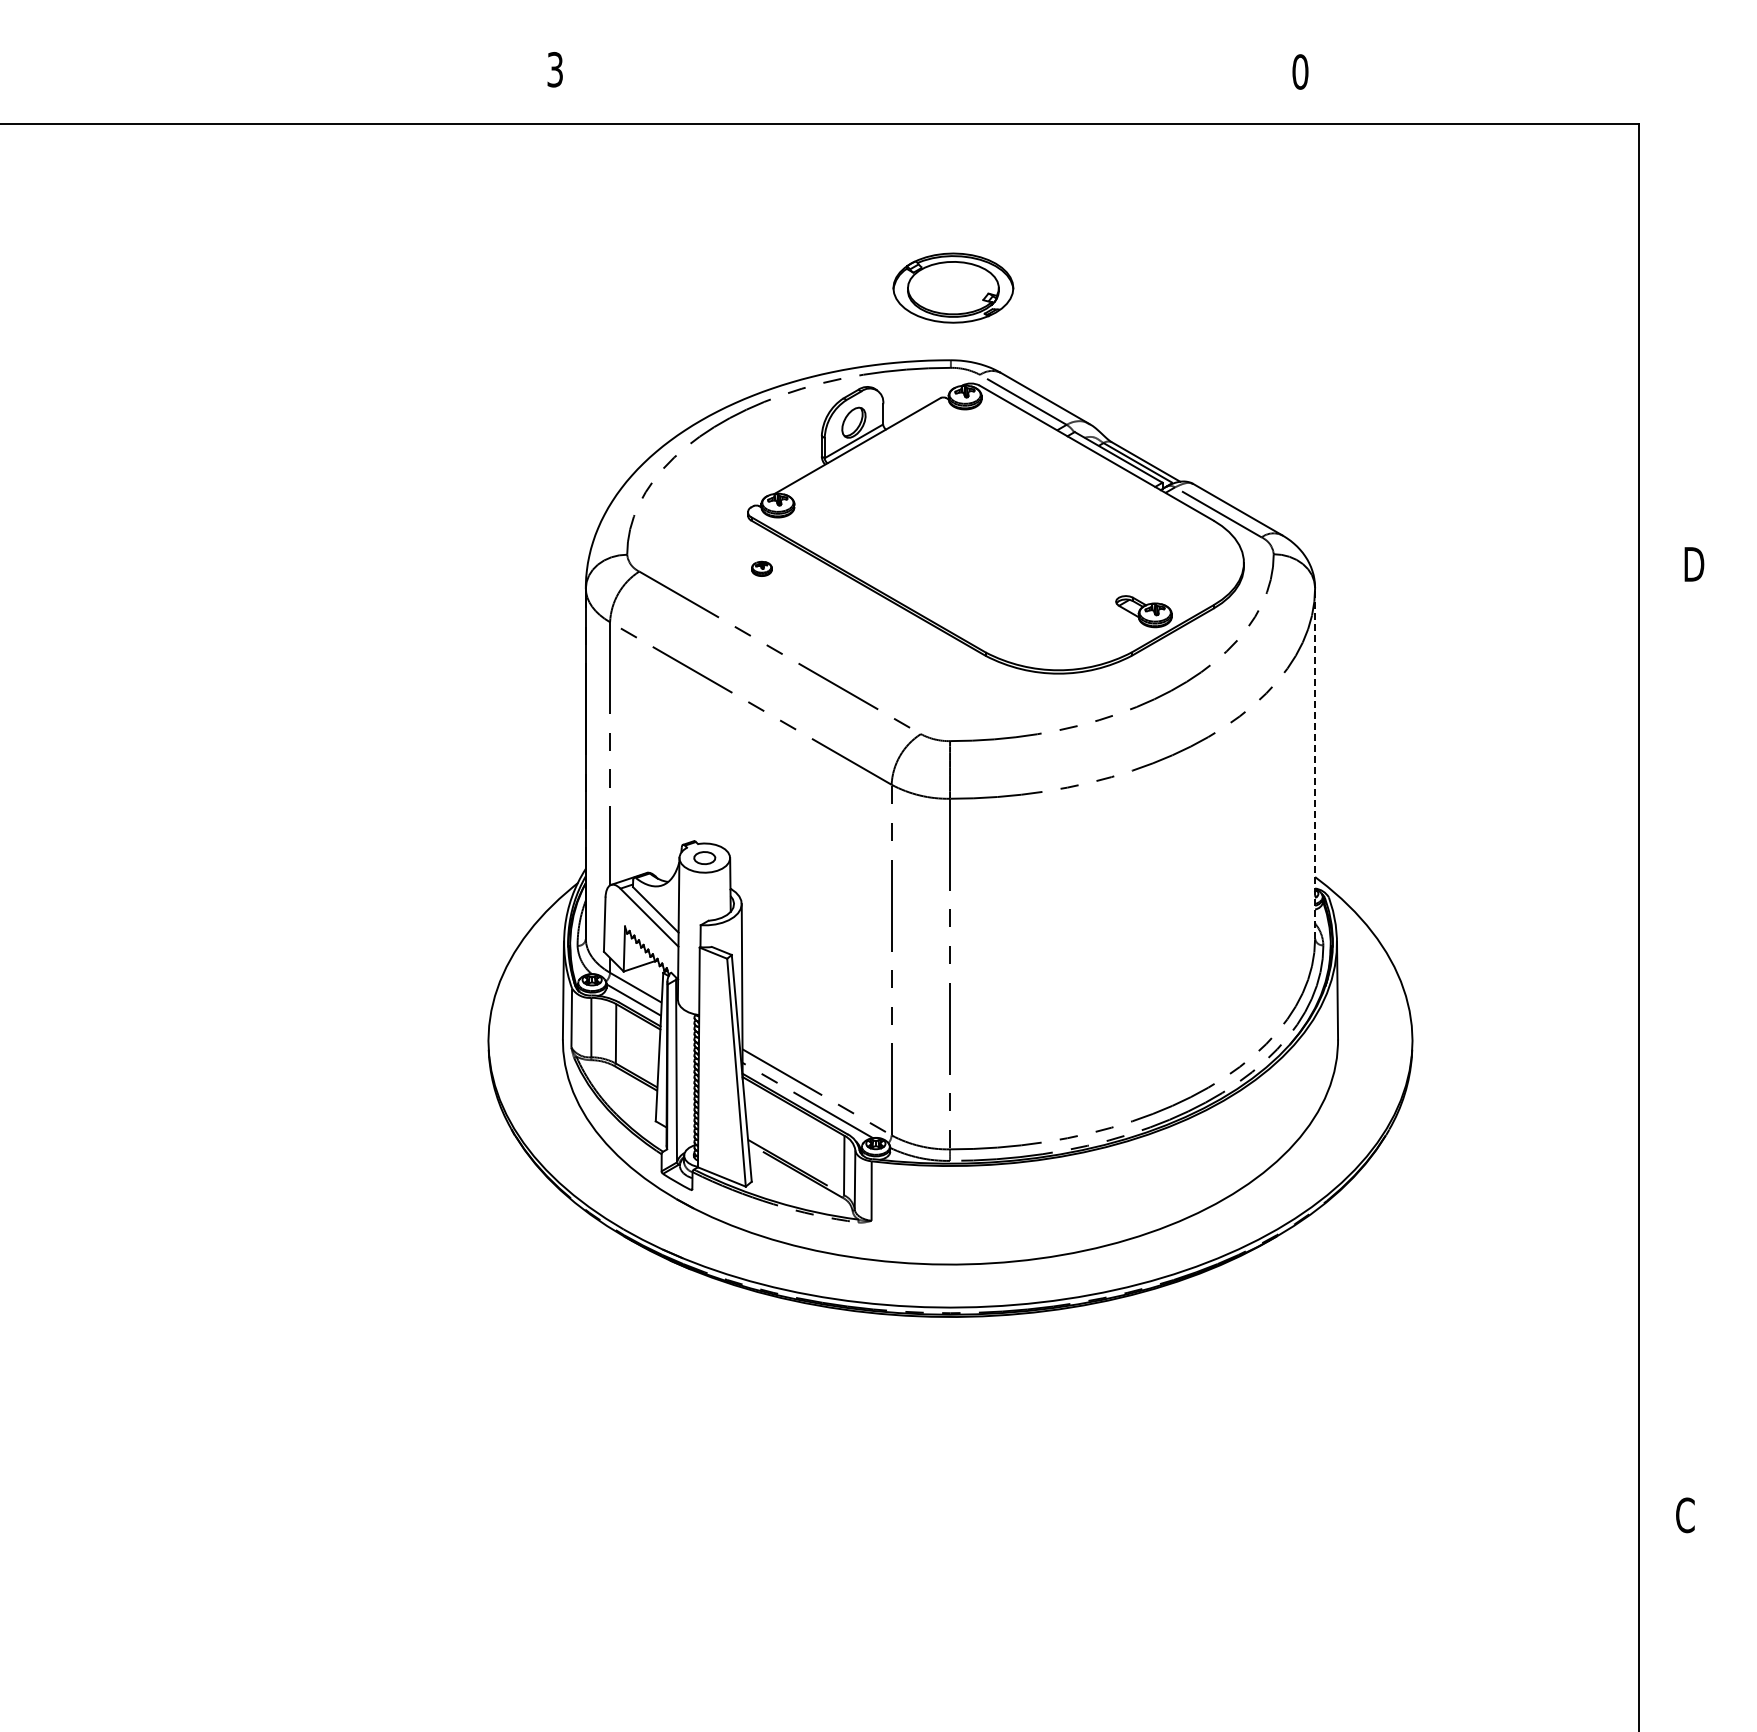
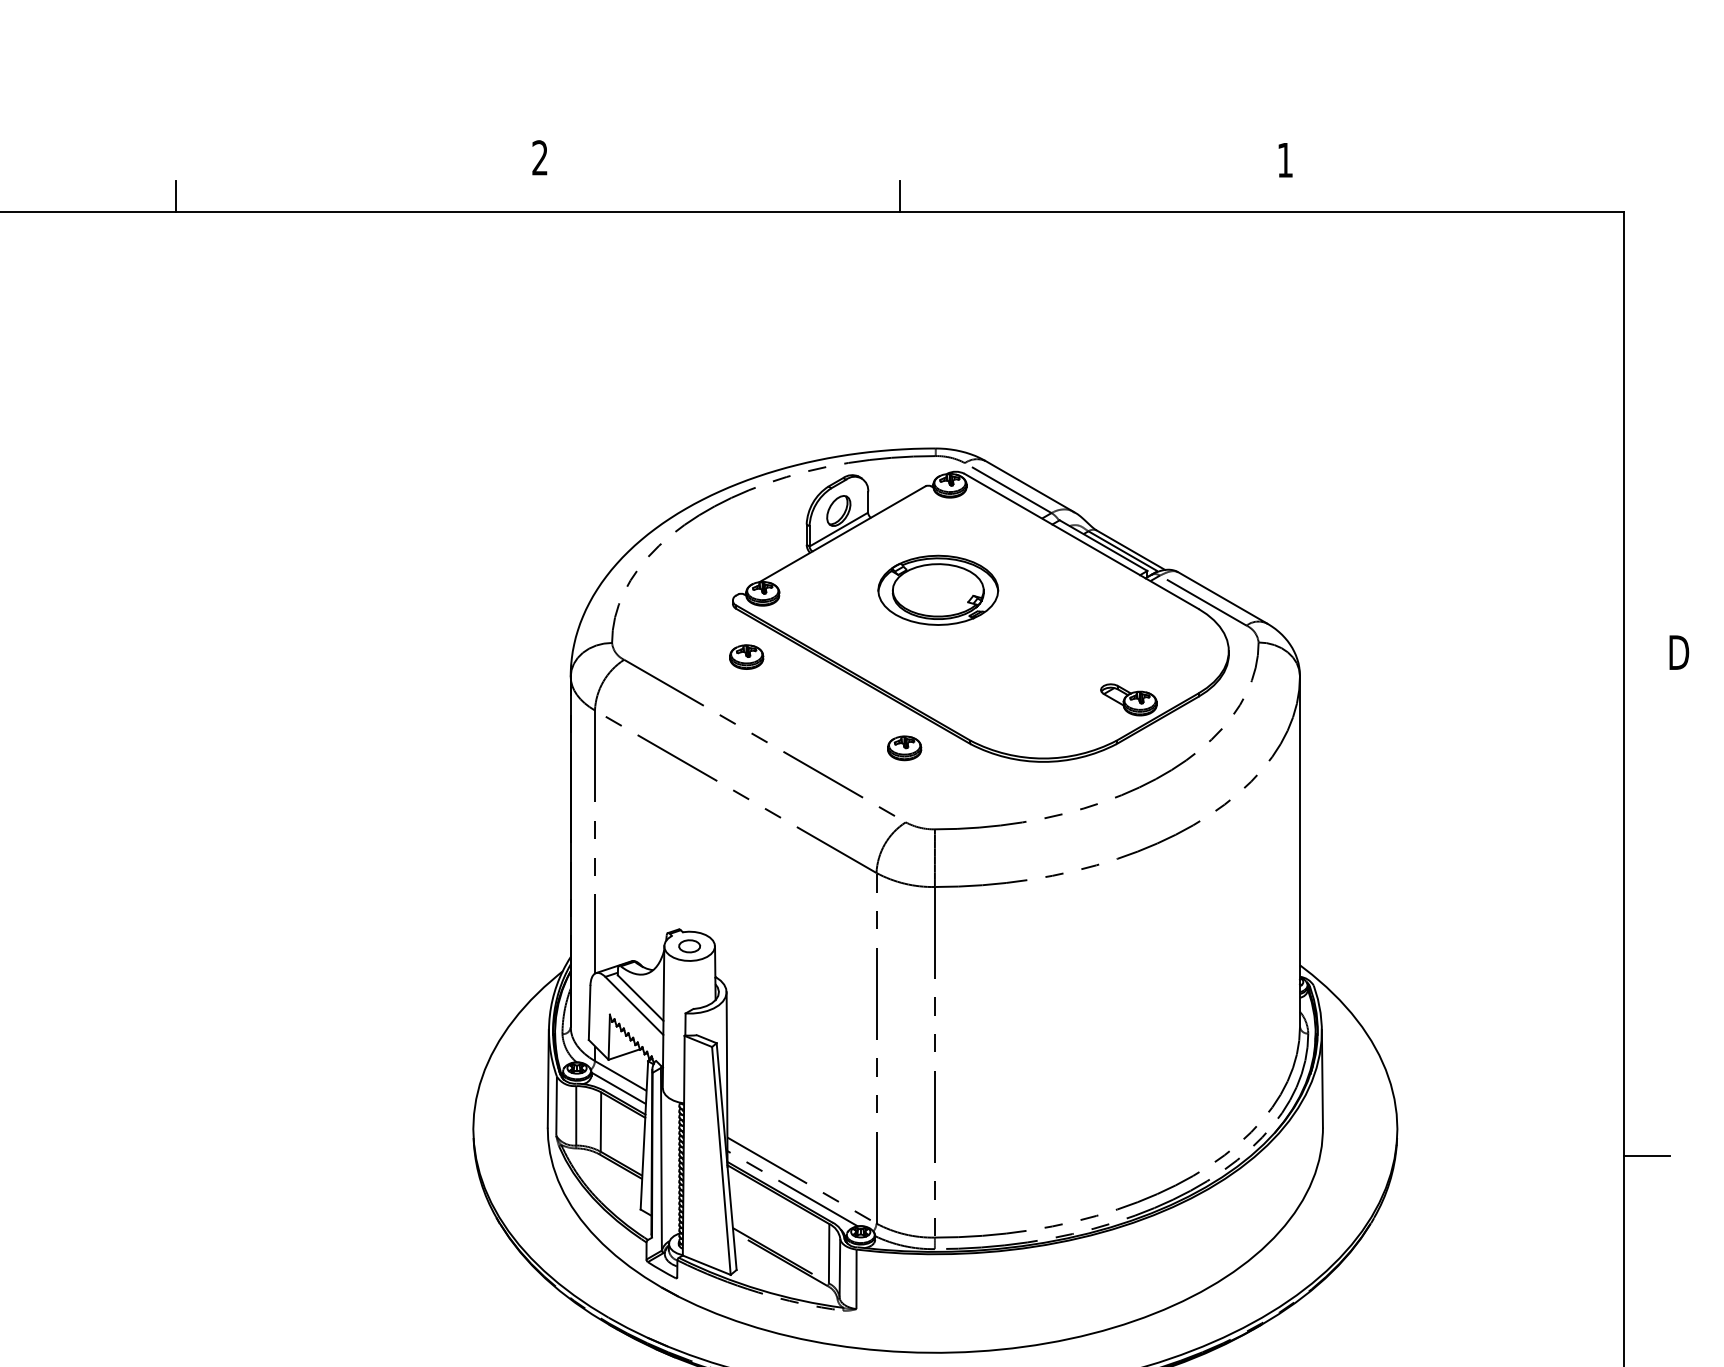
text: (554, 69) -> (539, 157), 3 -> 2
text: (1300, 71) -> (1285, 159), 0 -> 1
line: (191, 107) -> (176, 195), added
line: (915, 107) -> (900, 195), added
part: (953, 287) -> (938, 589), moved
part: (761, 568) -> (746, 656), size x1.67
part: (919, 659) -> (904, 747), added
line: (1315, 763) -> (1300, 851), dashed -> solid
line: (1662, 1067) -> (1647, 1155), added

